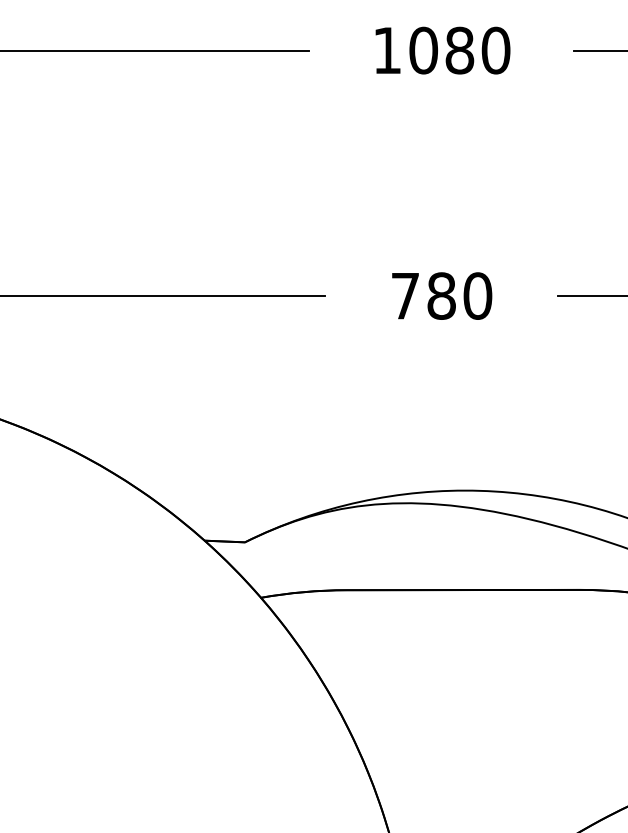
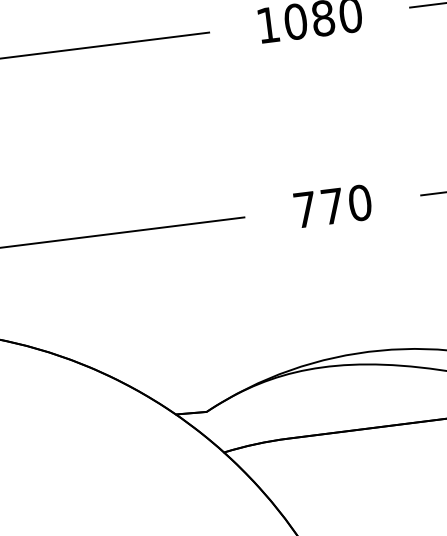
text: (441, 295) -> (332, 205), 780 -> 770

